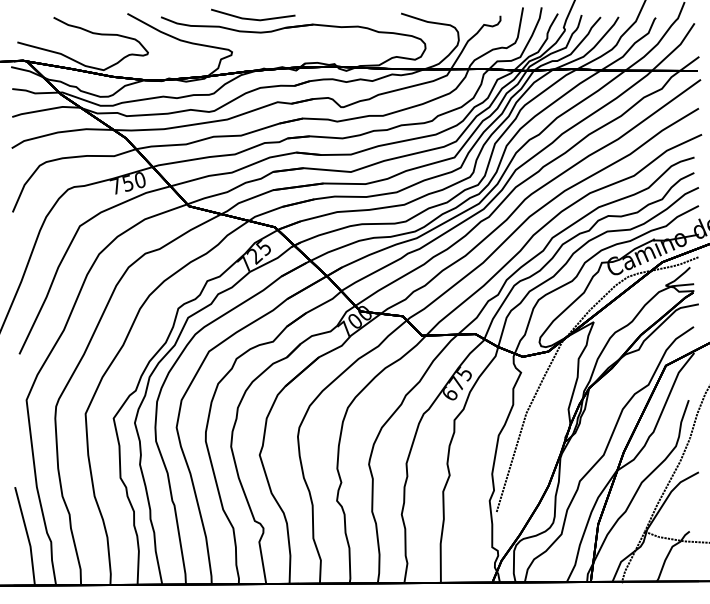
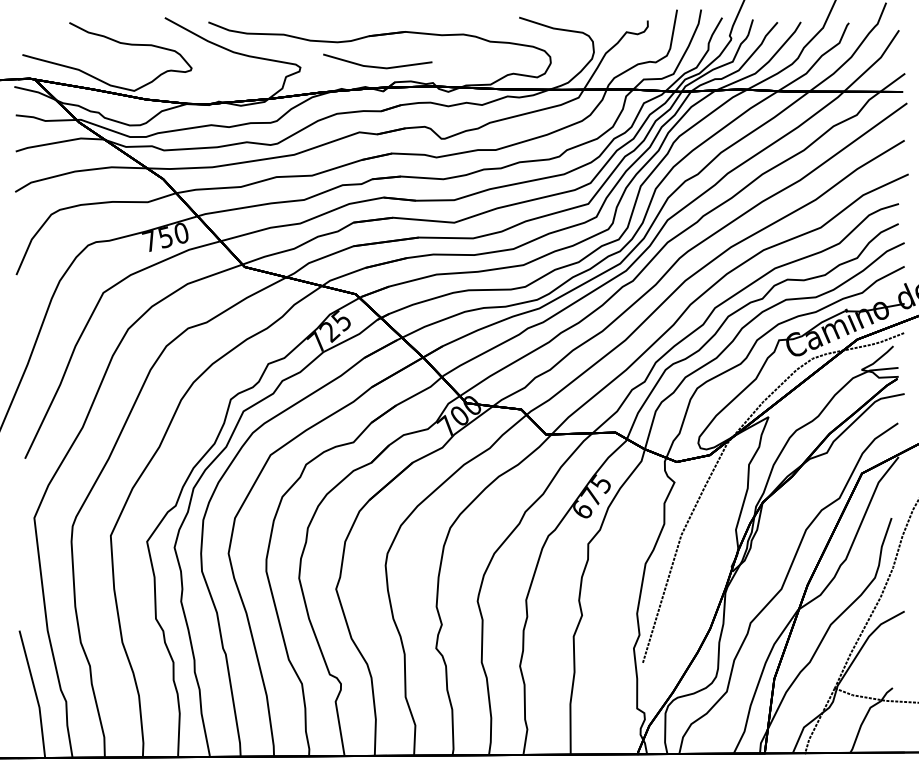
line: (253, 18) -> (377, 66), moved

